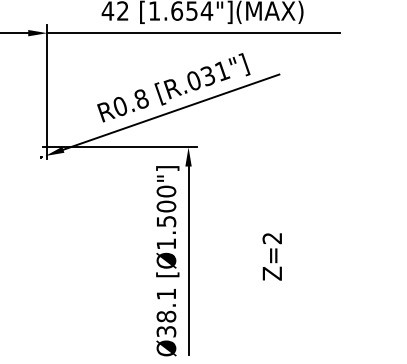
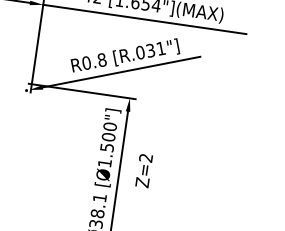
text: (271, 256) -> (143, 170), moved

